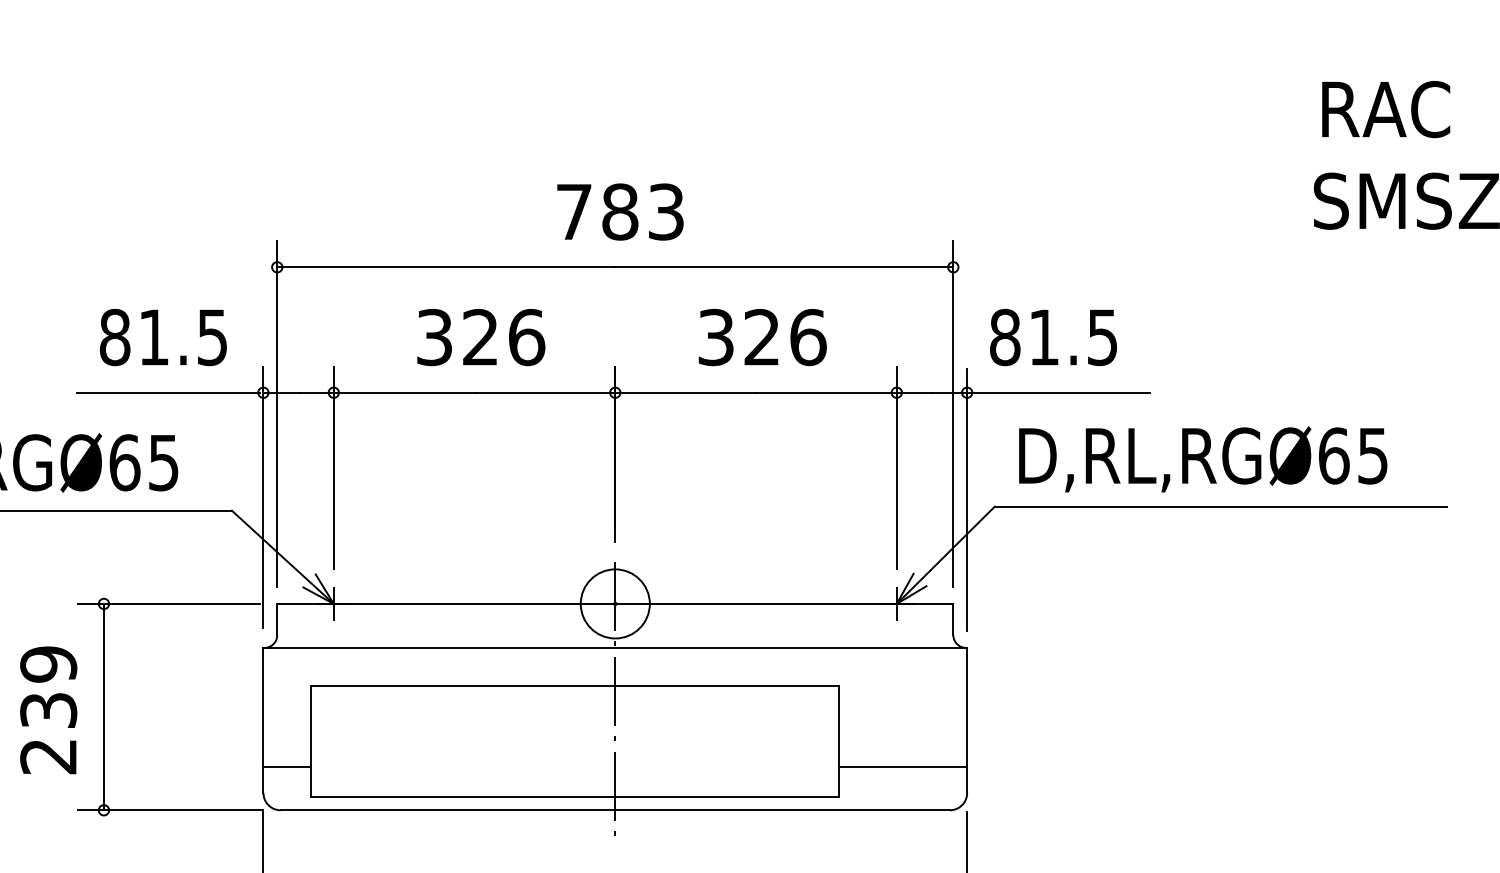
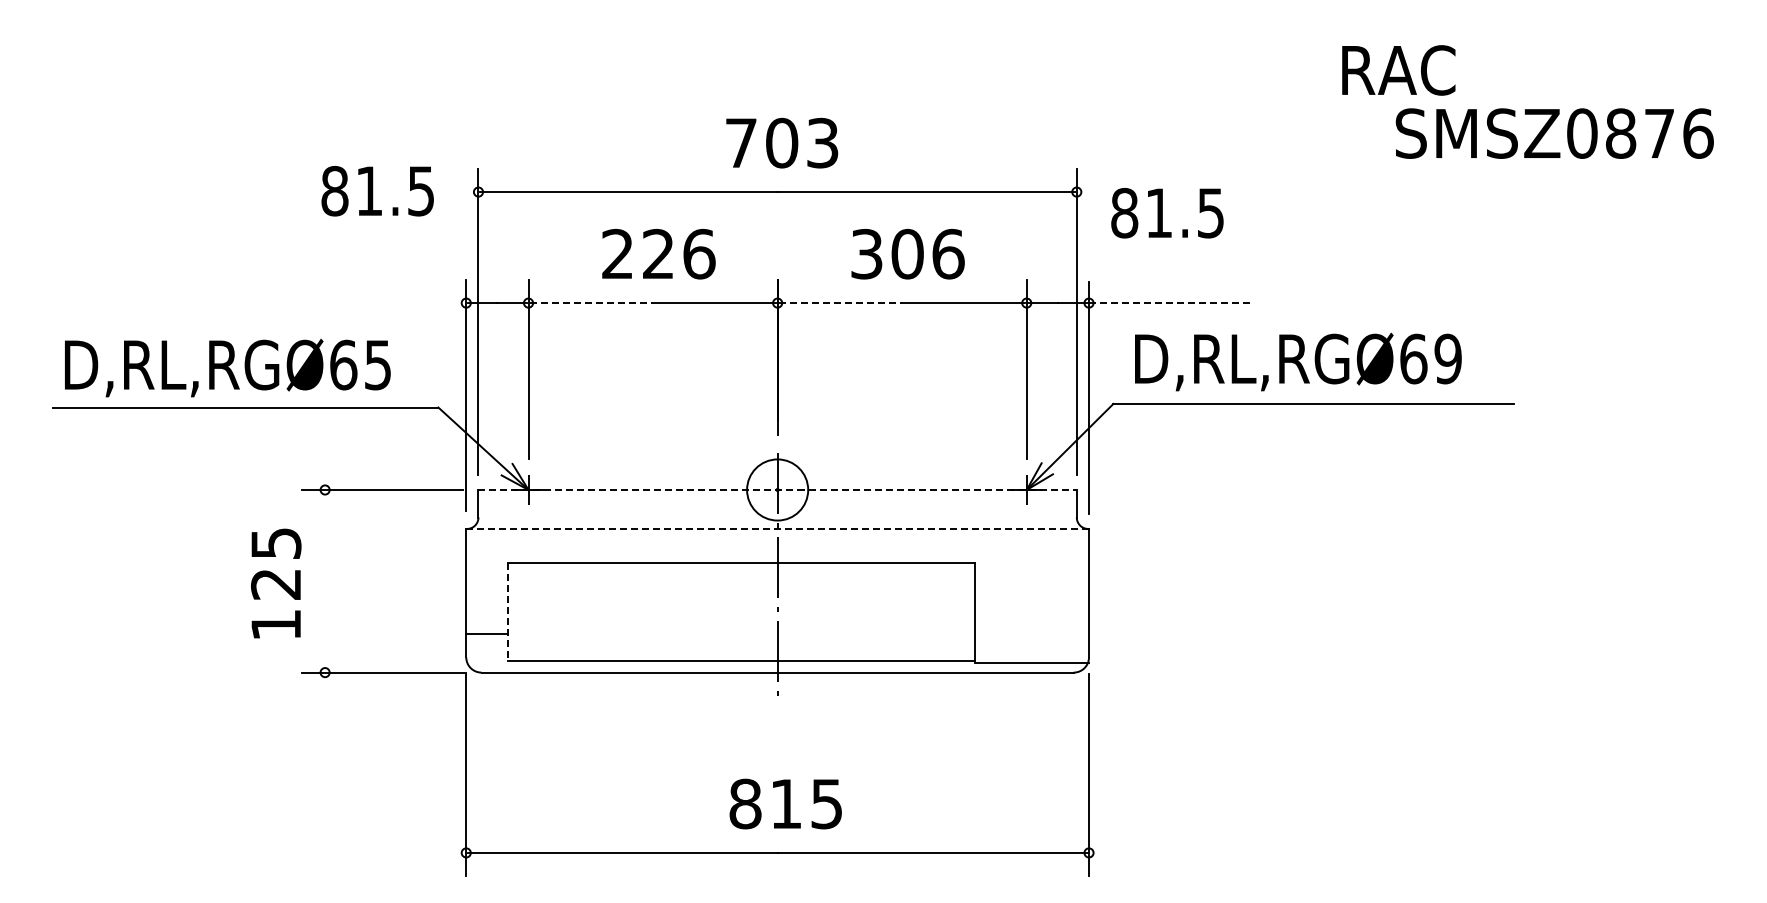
text: (1385, 109) -> (1398, 70), moved
text: (620, 212) -> (782, 143), 783 -> 703
text: (762, 336) -> (907, 253), 326 -> 306
text: (163, 337) -> (377, 191), moved
text: (434, 337) -> (617, 254), 326 -> 226
text: (1053, 337) -> (1167, 213), moved
line: (168, 393) -> (382, 303), removed
line: (404, 393) -> (591, 303), solid -> dashed
line: (686, 393) -> (840, 303), solid -> dashed
line: (1058, 393) -> (1169, 303), solid -> dashed
text: (1372, 455) -> (1447, 358), D,RL,RGØ65 -> D,RL,RGØ69
line: (616, 603) -> (778, 489), solid -> dashed
line: (616, 647) -> (778, 528), solid -> dashed
line: (104, 706) -> (325, 580), removed
text: (49, 709) -> (276, 583), 239 -> 125
line: (311, 742) -> (508, 612), solid -> dashed
line: (903, 767) -> (1032, 663), moved

